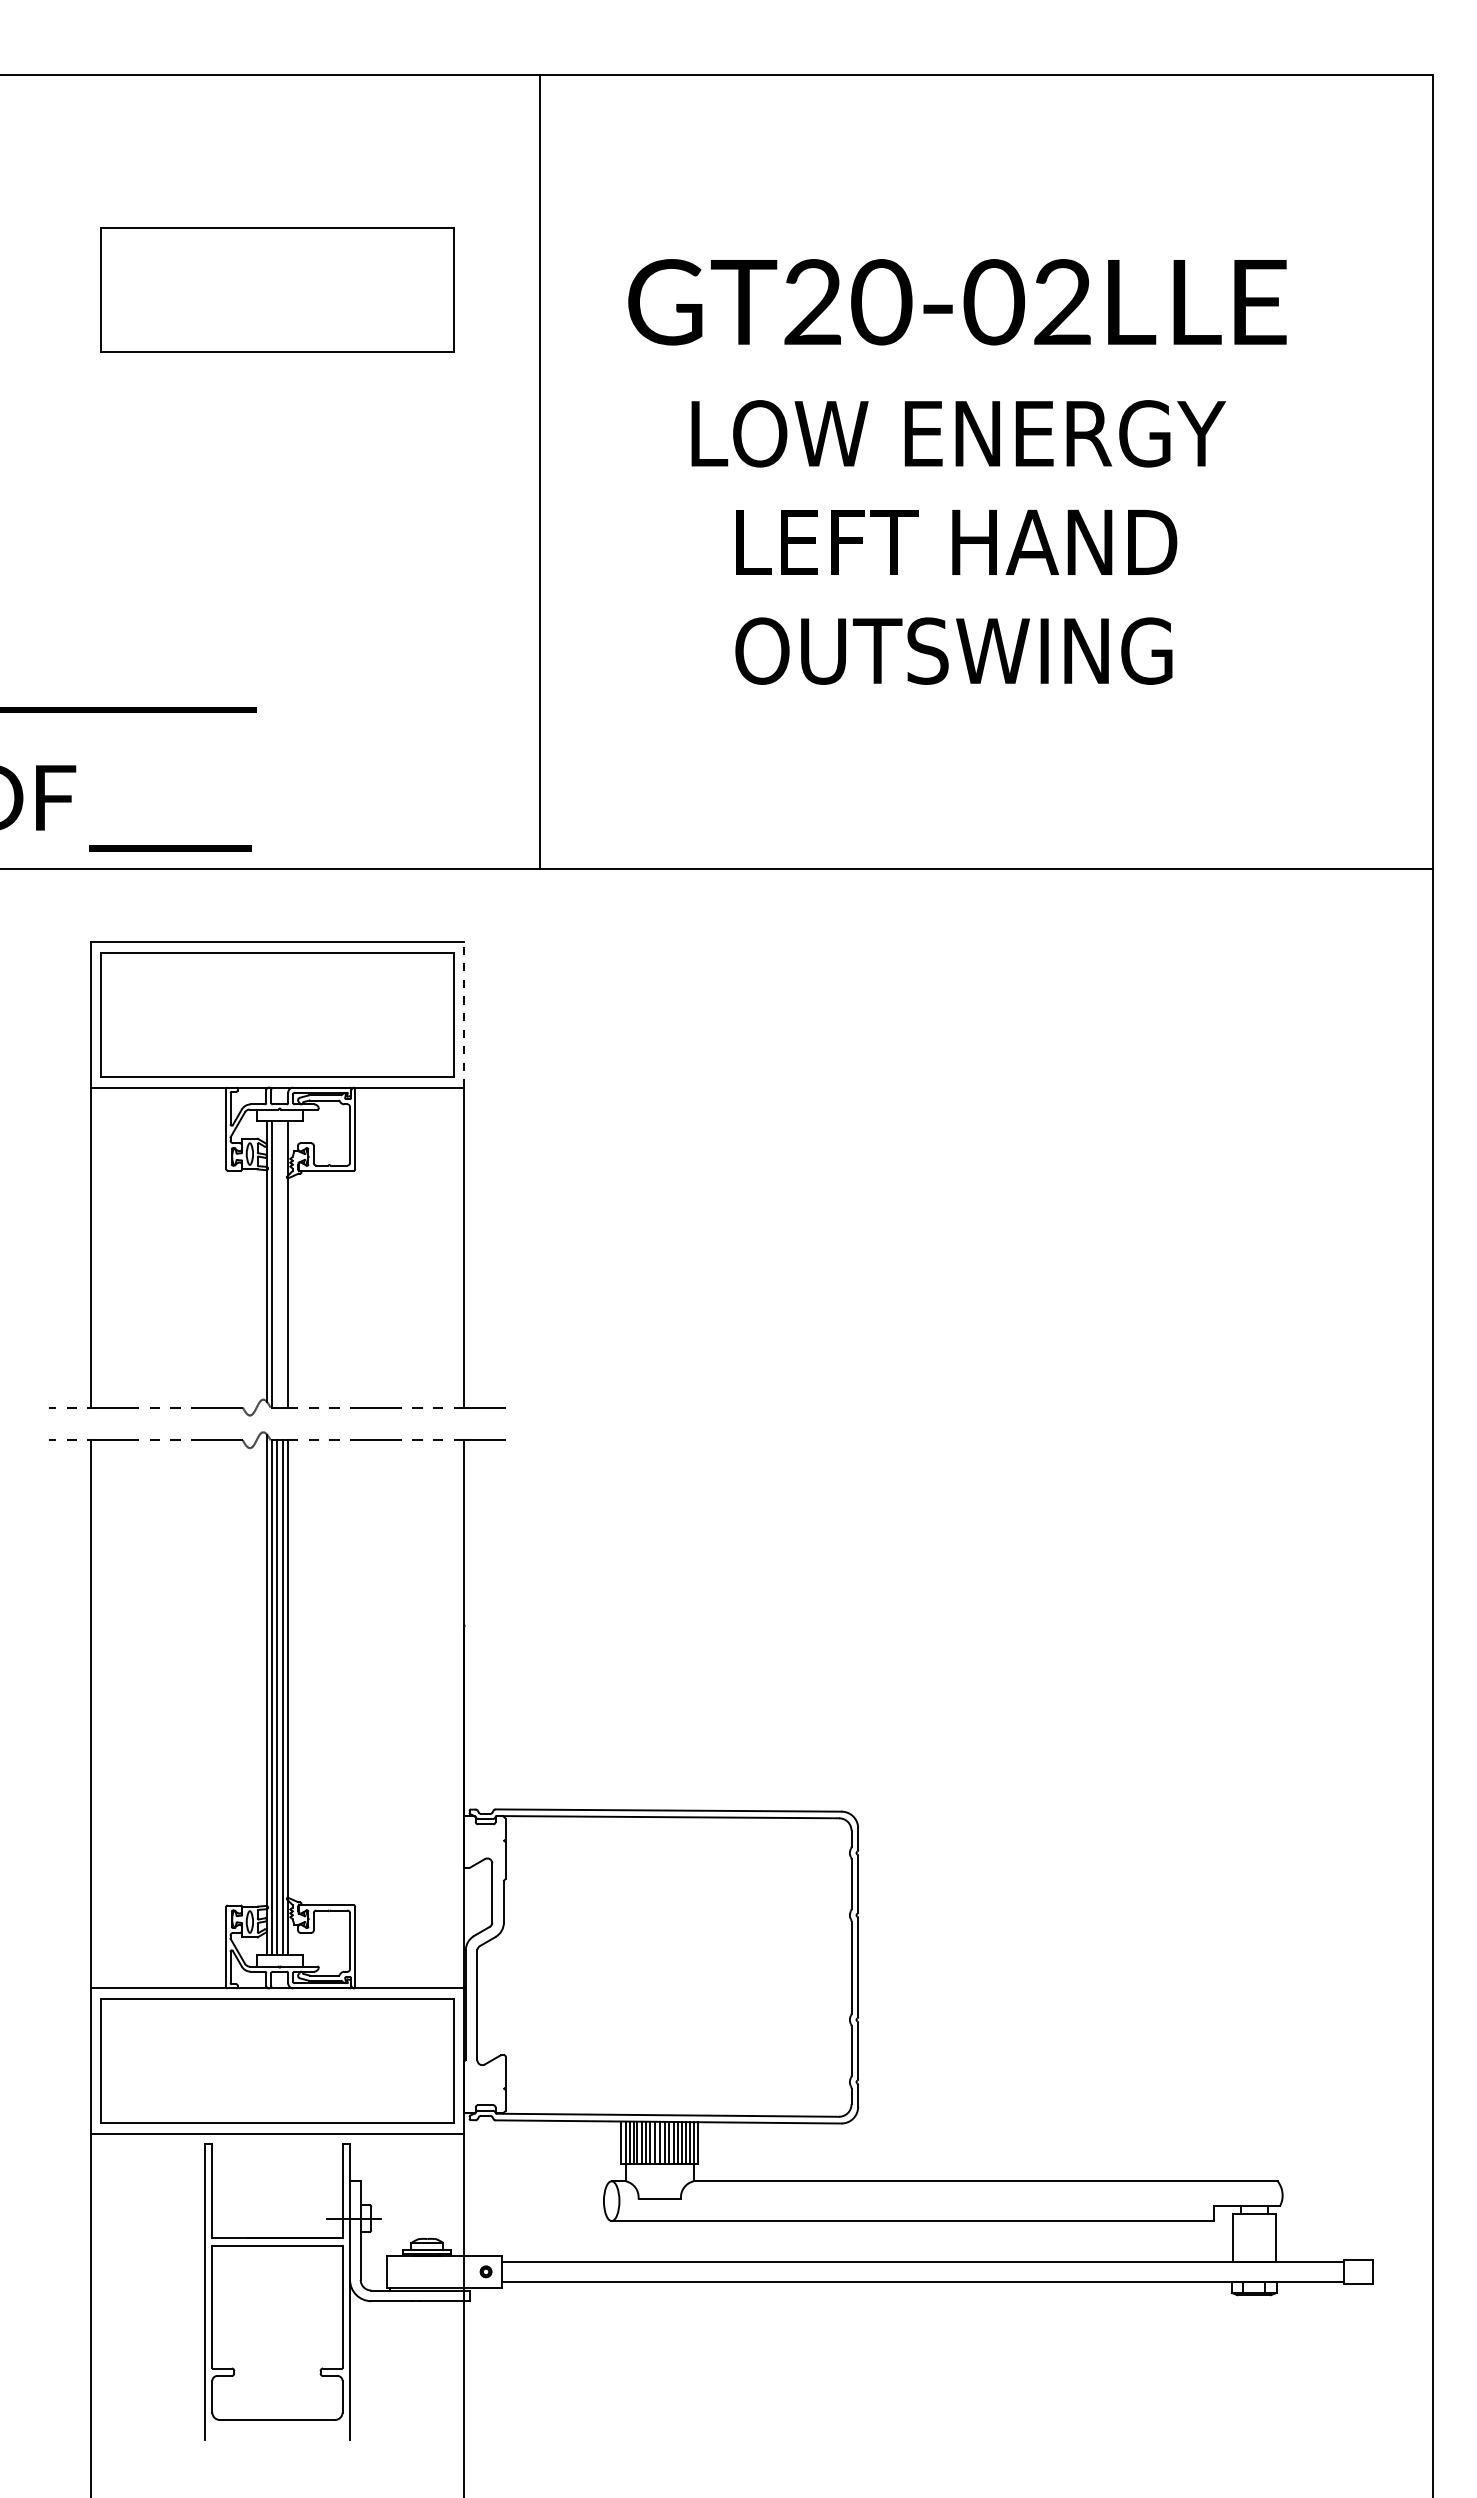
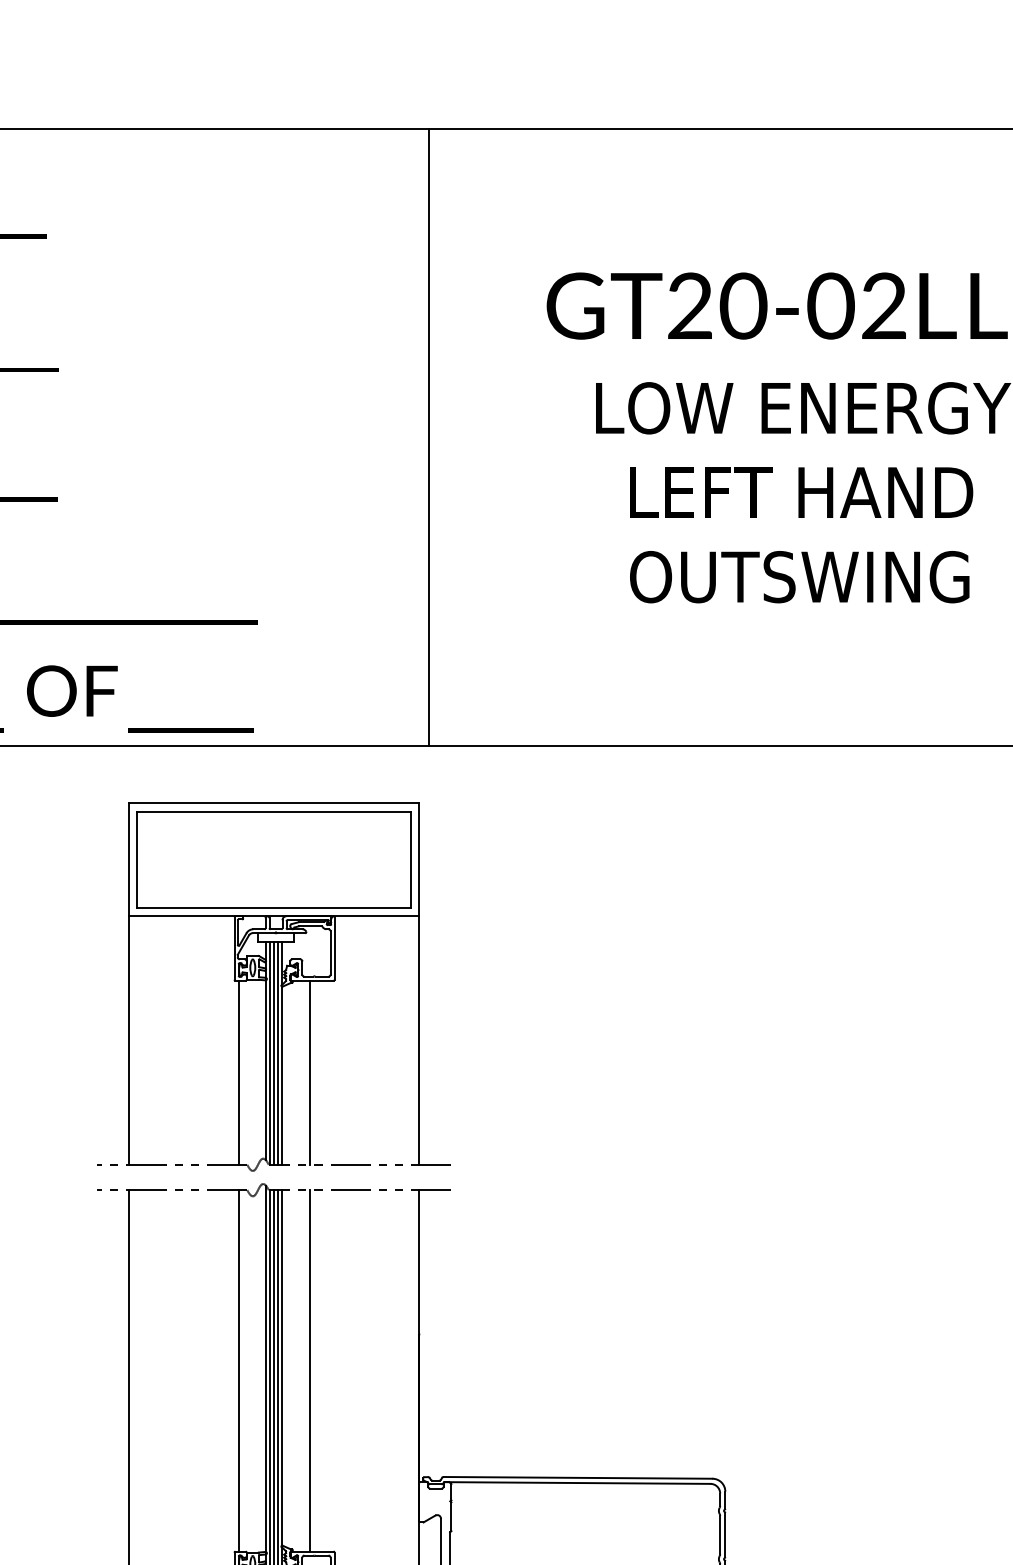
part: (277, 289) -> (274, 296), removed
line: (540, 471) -> (429, 437), moved
line: (464, 1015) -> (419, 860), dashed -> solid
line: (277, 1263) -> (274, 1052), added
line: (282, 1263) -> (278, 1052), added
line: (231, 1288) -> (238, 1072), added
line: (322, 1289) -> (309, 1073), added
line: (231, 1672) -> (238, 1370), added
line: (322, 1672) -> (309, 1370), added

